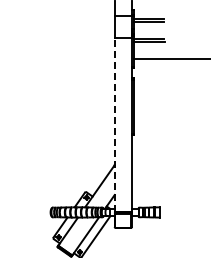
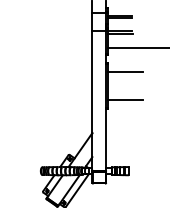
line: (155, 89) -> (125, 72), added
line: (155, 123) -> (125, 99), added
line: (114, 125) -> (92, 101), dashed -> solid

